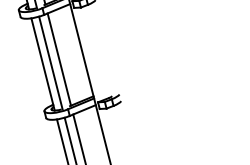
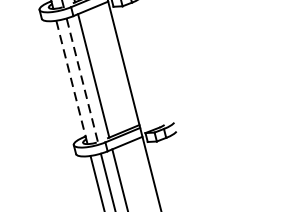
line: (50, 62) -> (81, 79), solid -> dashed
line: (43, 64) -> (72, 82), solid -> dashed

